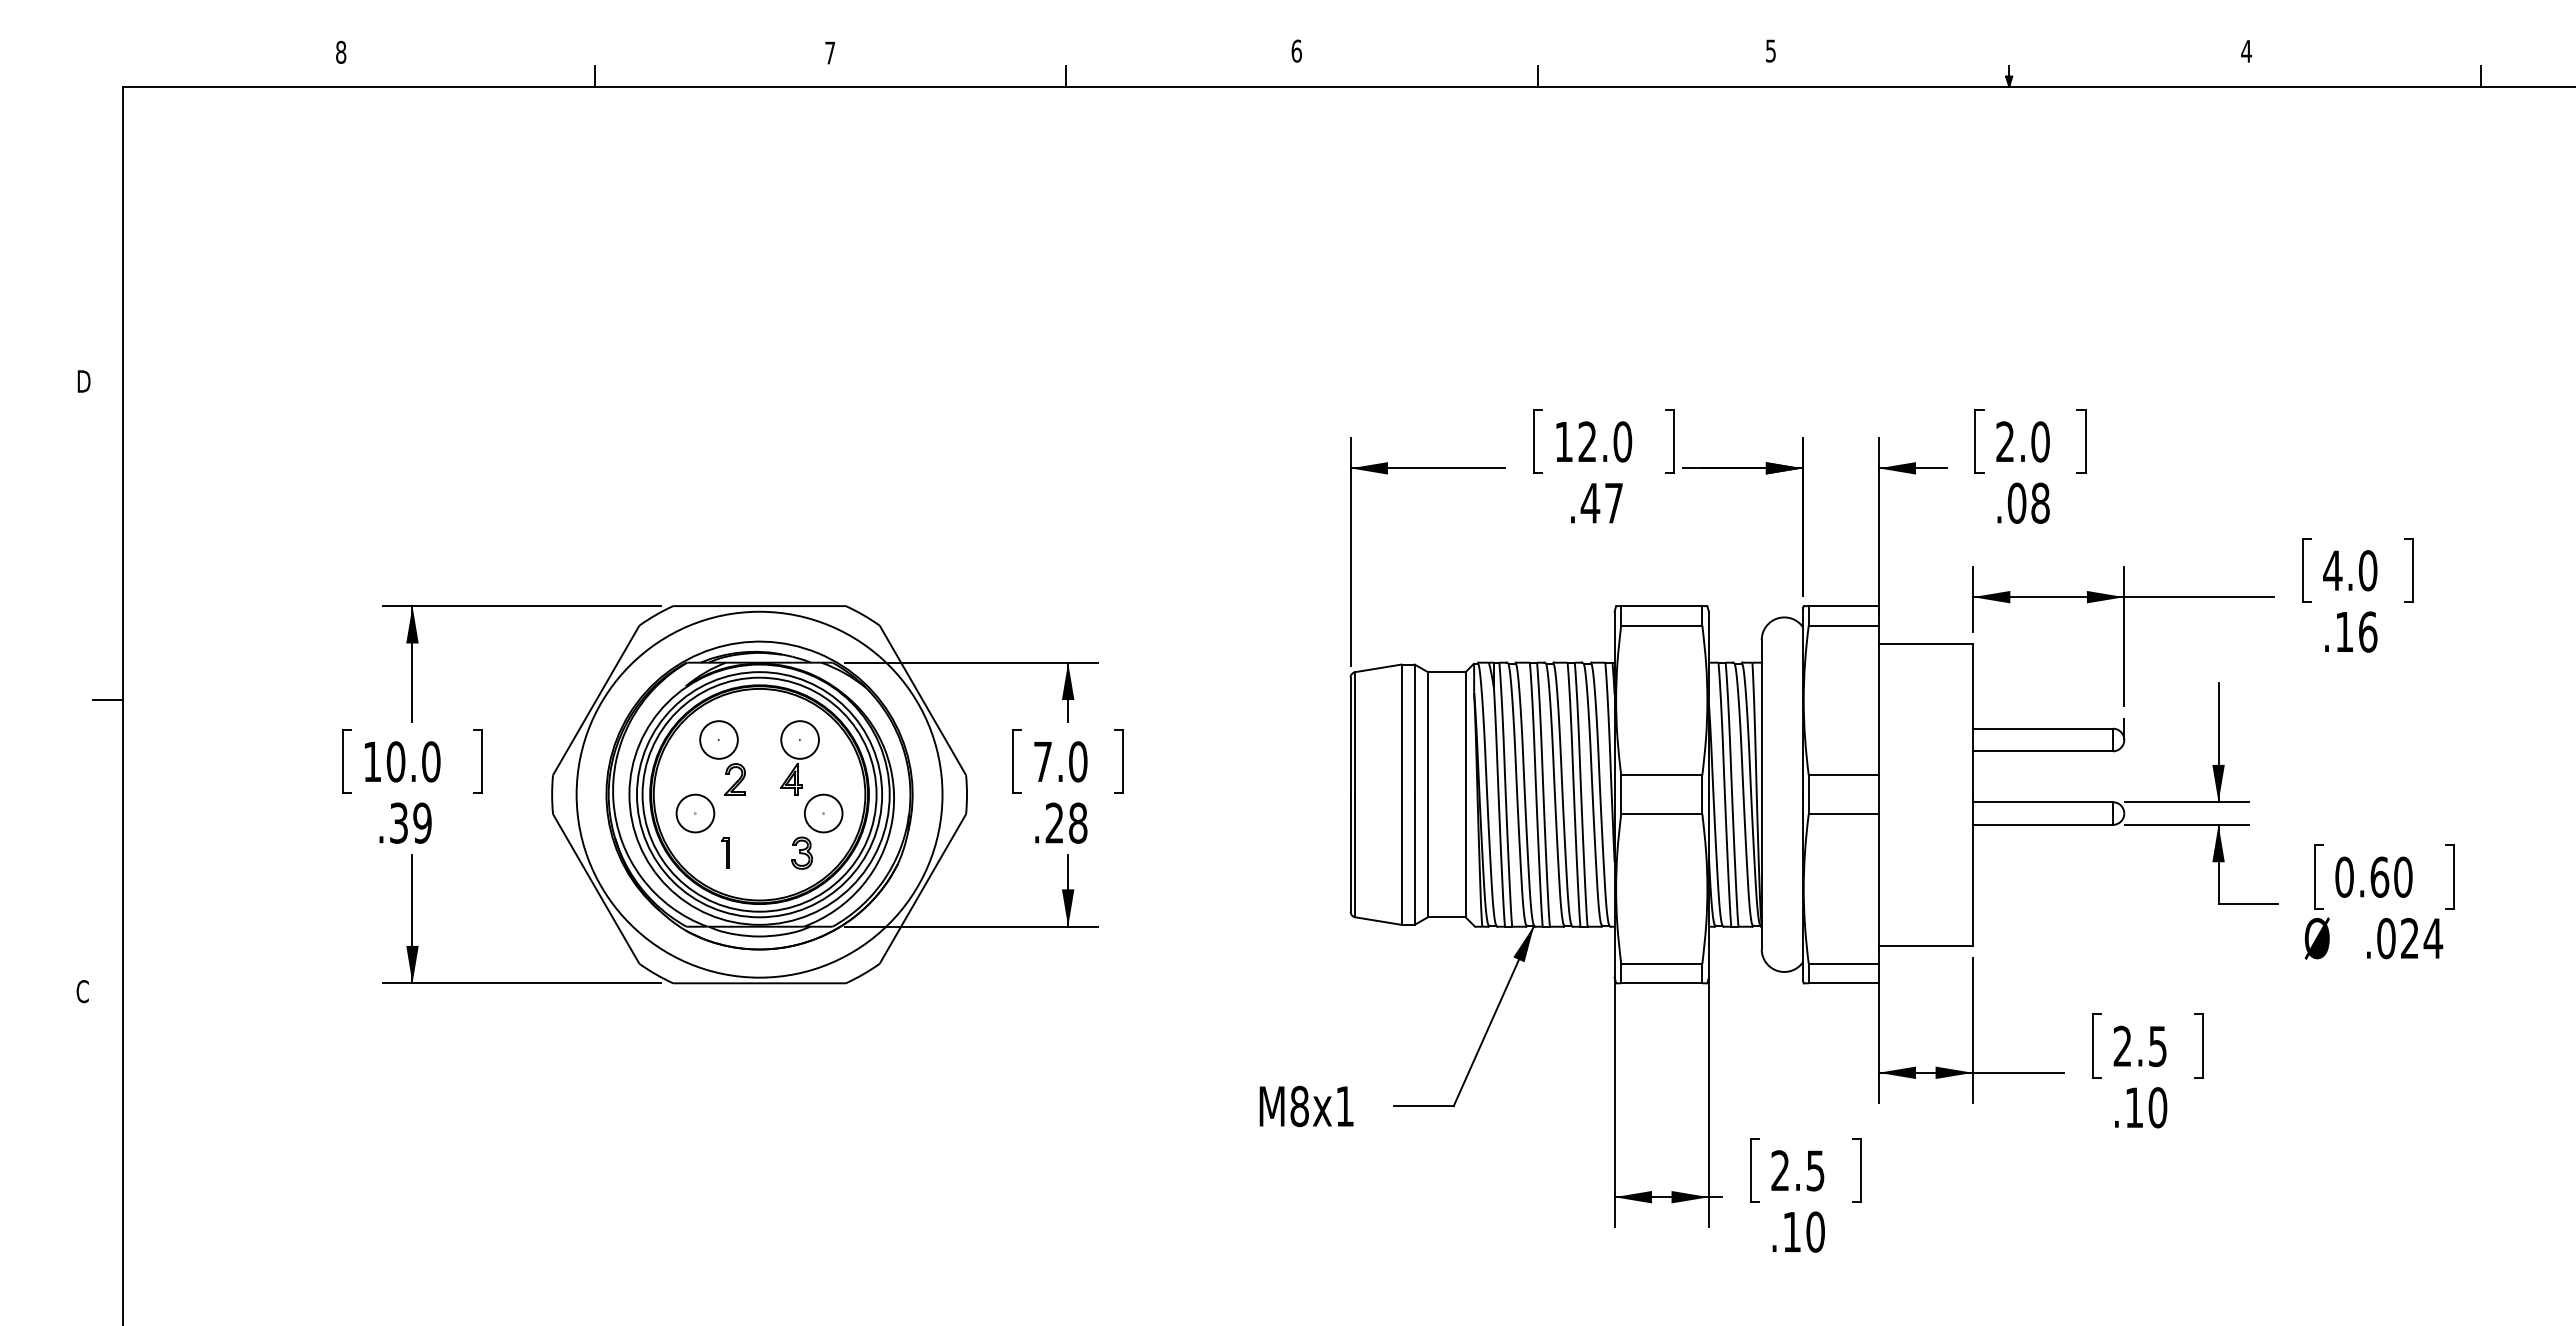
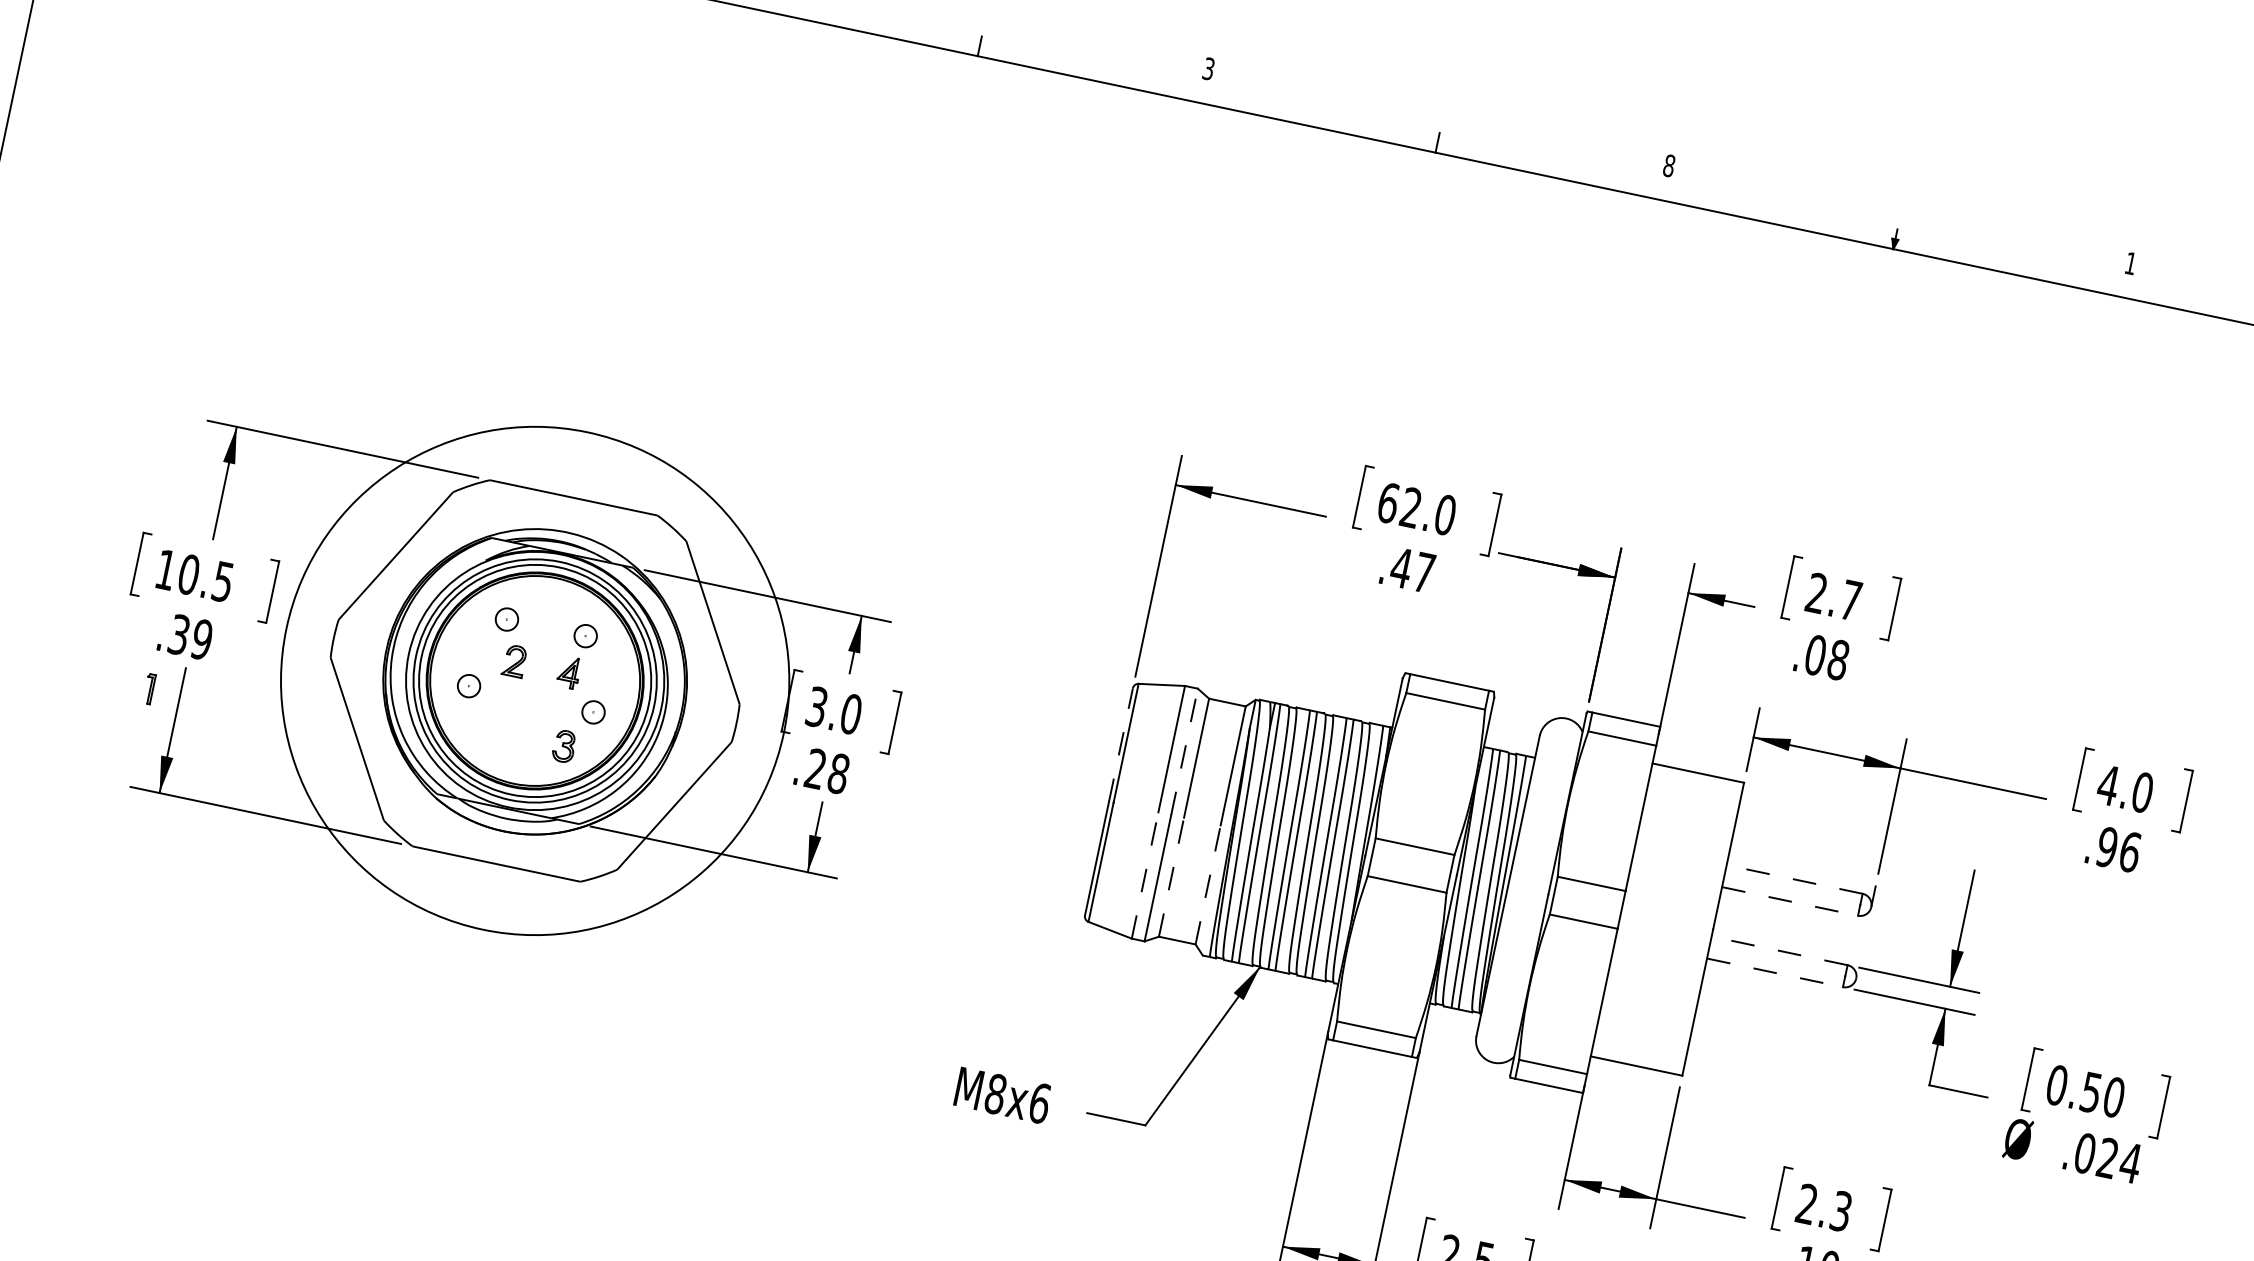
text: (1296, 50) -> (1208, 68), 6 -> 3
text: (1770, 50) -> (1668, 165), 5 -> 8
text: (2246, 51) -> (2130, 263), 4 -> 1
text: (1564, 441) -> (1388, 502), 12.0 -> 62.0
text: (2040, 441) -> (1851, 600), 2.0 -> 2.7
text: (2344, 631) -> (2107, 846), .16 -> .96
line: (2042, 728) -> (1794, 879), solid -> dashed
line: (1414, 729) -> (1184, 751), solid -> dashed
line: (1350, 736) -> (1120, 745), solid -> dashed
circle: (718, 739) -> (506, 618), size x0.6
circle: (799, 739) -> (585, 635), size x0.6
line: (2043, 751) -> (1790, 901), solid -> dashed
text: (431, 761) -> (223, 581), 10.0 -> 10.5
text: (1042, 761) -> (816, 706), 7.0 -> 3.0
circle: (759, 794) -> (535, 680), size x1.4
line: (2042, 802) -> (1779, 951), solid -> dashed
circle: (695, 813) -> (469, 686), size x0.6
circle: (823, 813) -> (593, 712), size x0.6
line: (2043, 824) -> (1775, 972), solid -> dashed
part: (725, 852) -> (149, 688), moved
line: (1427, 855) -> (1171, 876), solid -> dashed
line: (1465, 855) -> (1208, 884), solid -> dashed
line: (1401, 859) -> (1145, 875), solid -> dashed
text: (2379, 876) -> (2091, 1091), 0.60 -> 0.50
text: (2157, 1045) -> (1841, 1210), 2.5 -> 2.3
text: (1345, 1106) -> (1040, 1103), M8x1 -> M8x6

